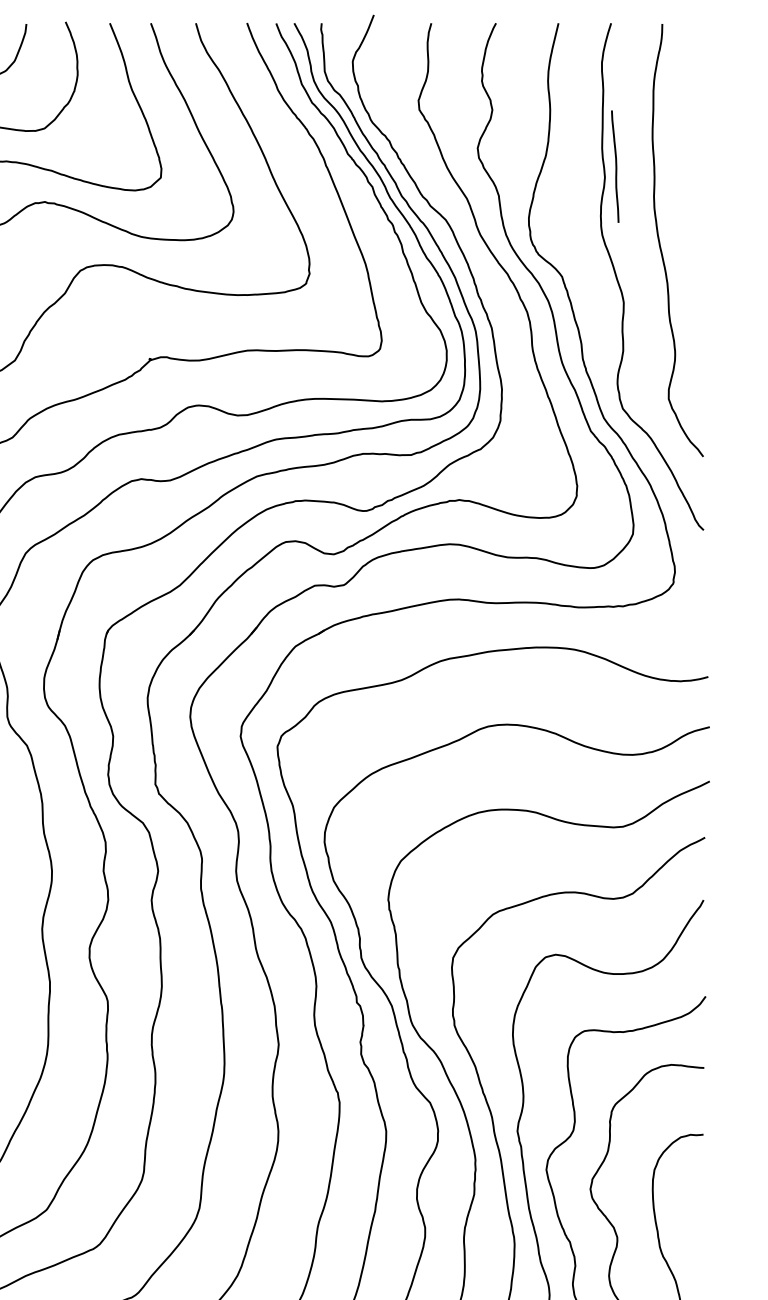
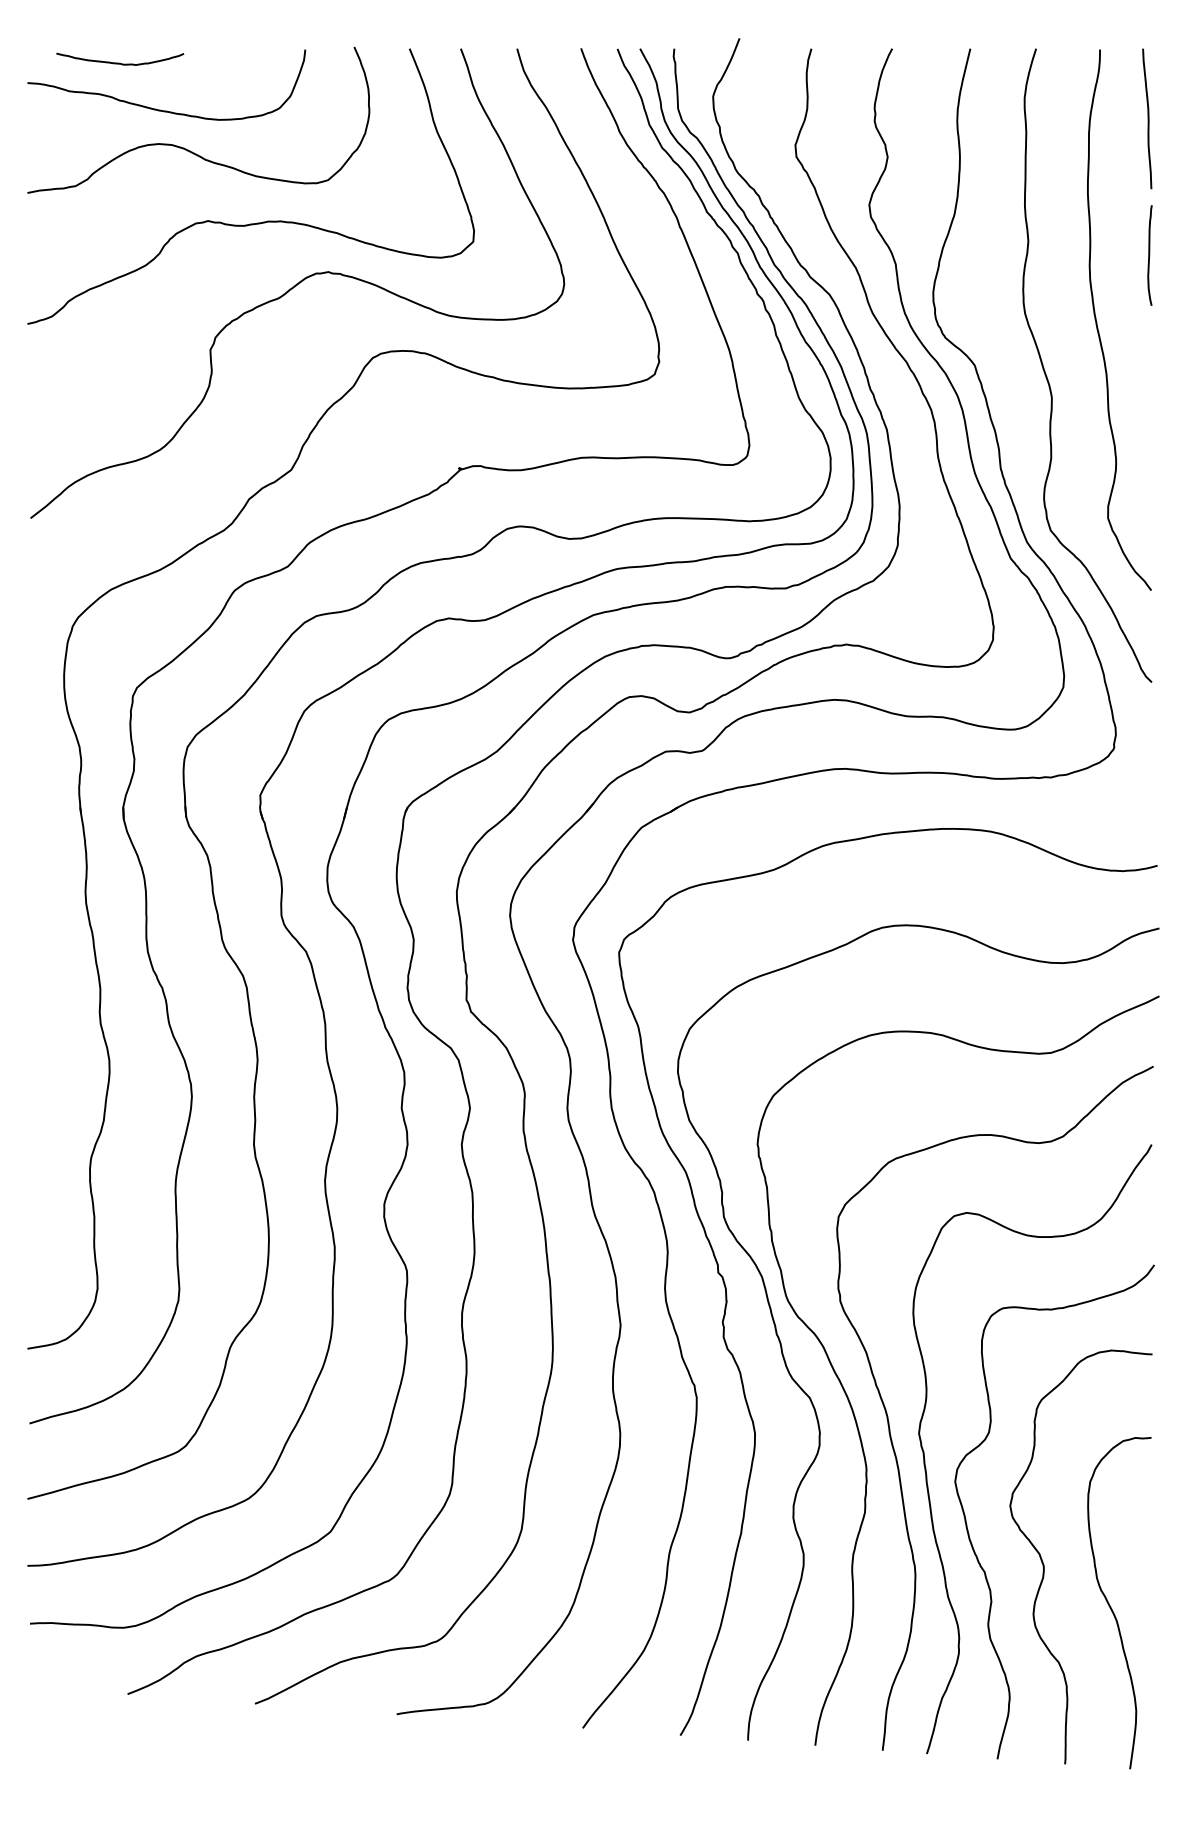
curve: (615, 166) -> (1147, 118), moved
curve: (701, 188) -> (1149, 255), added

